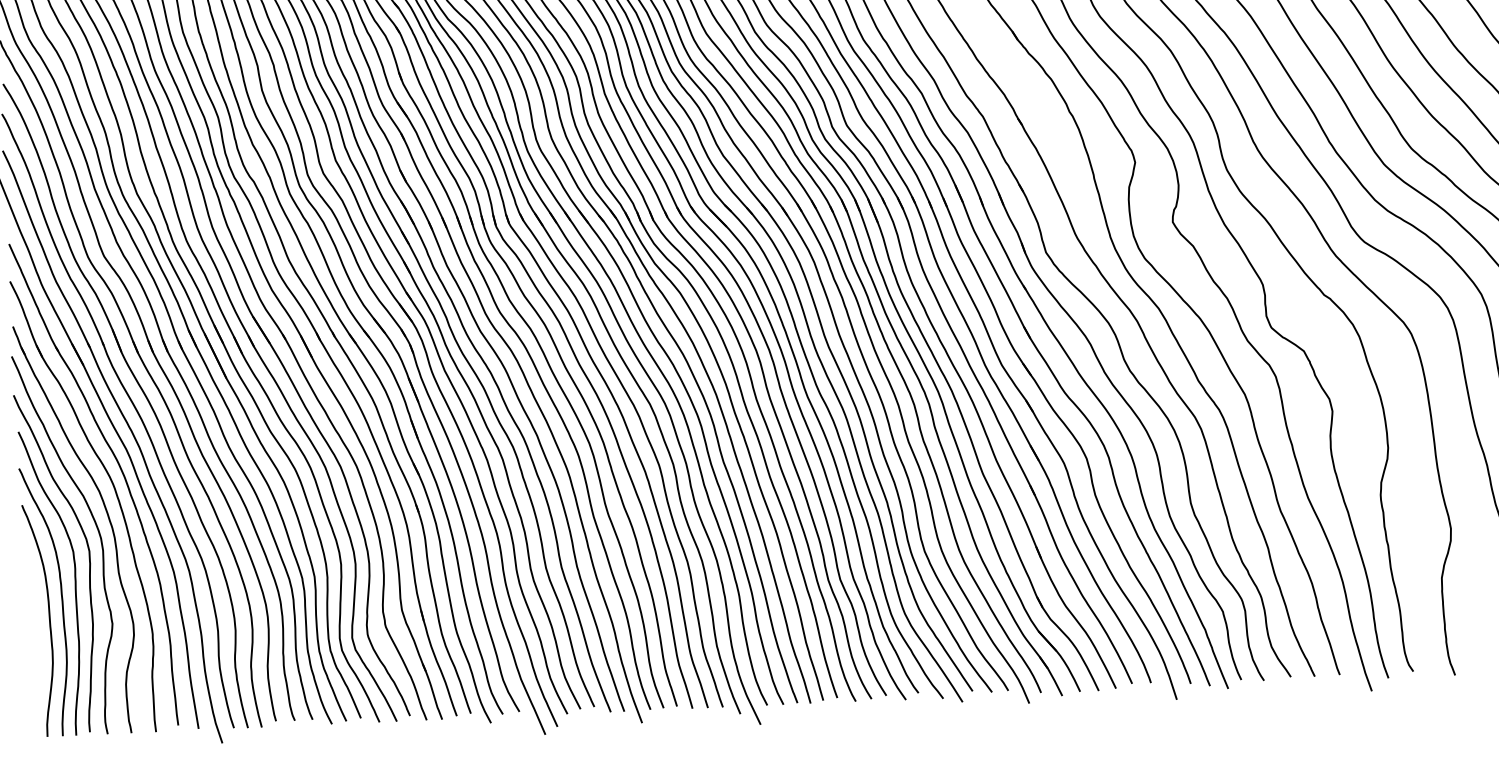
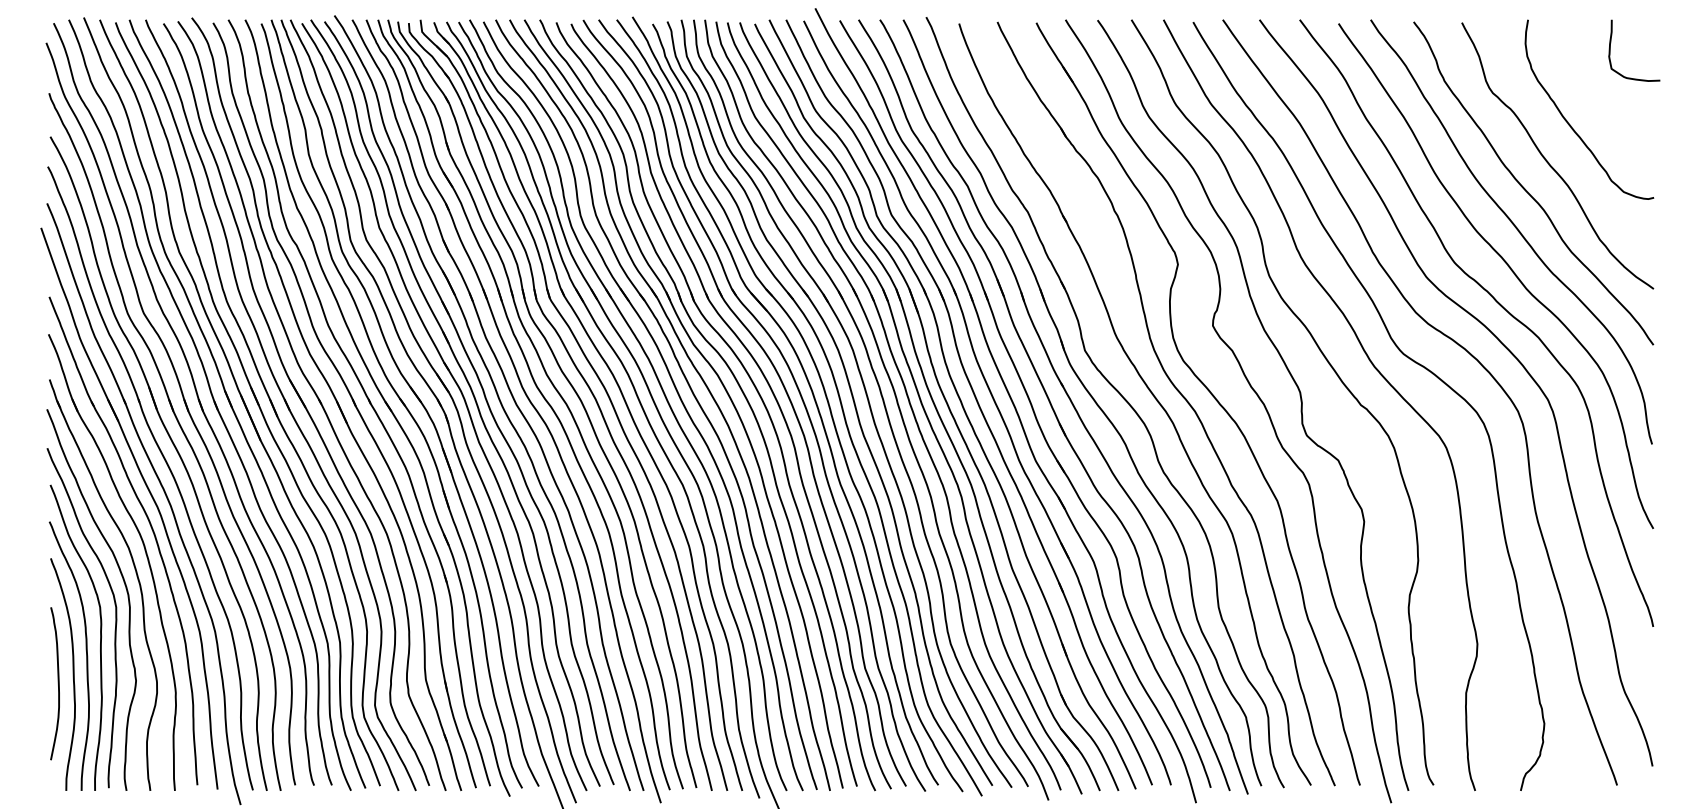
curve: (34, 629) -> (57, 683), added

